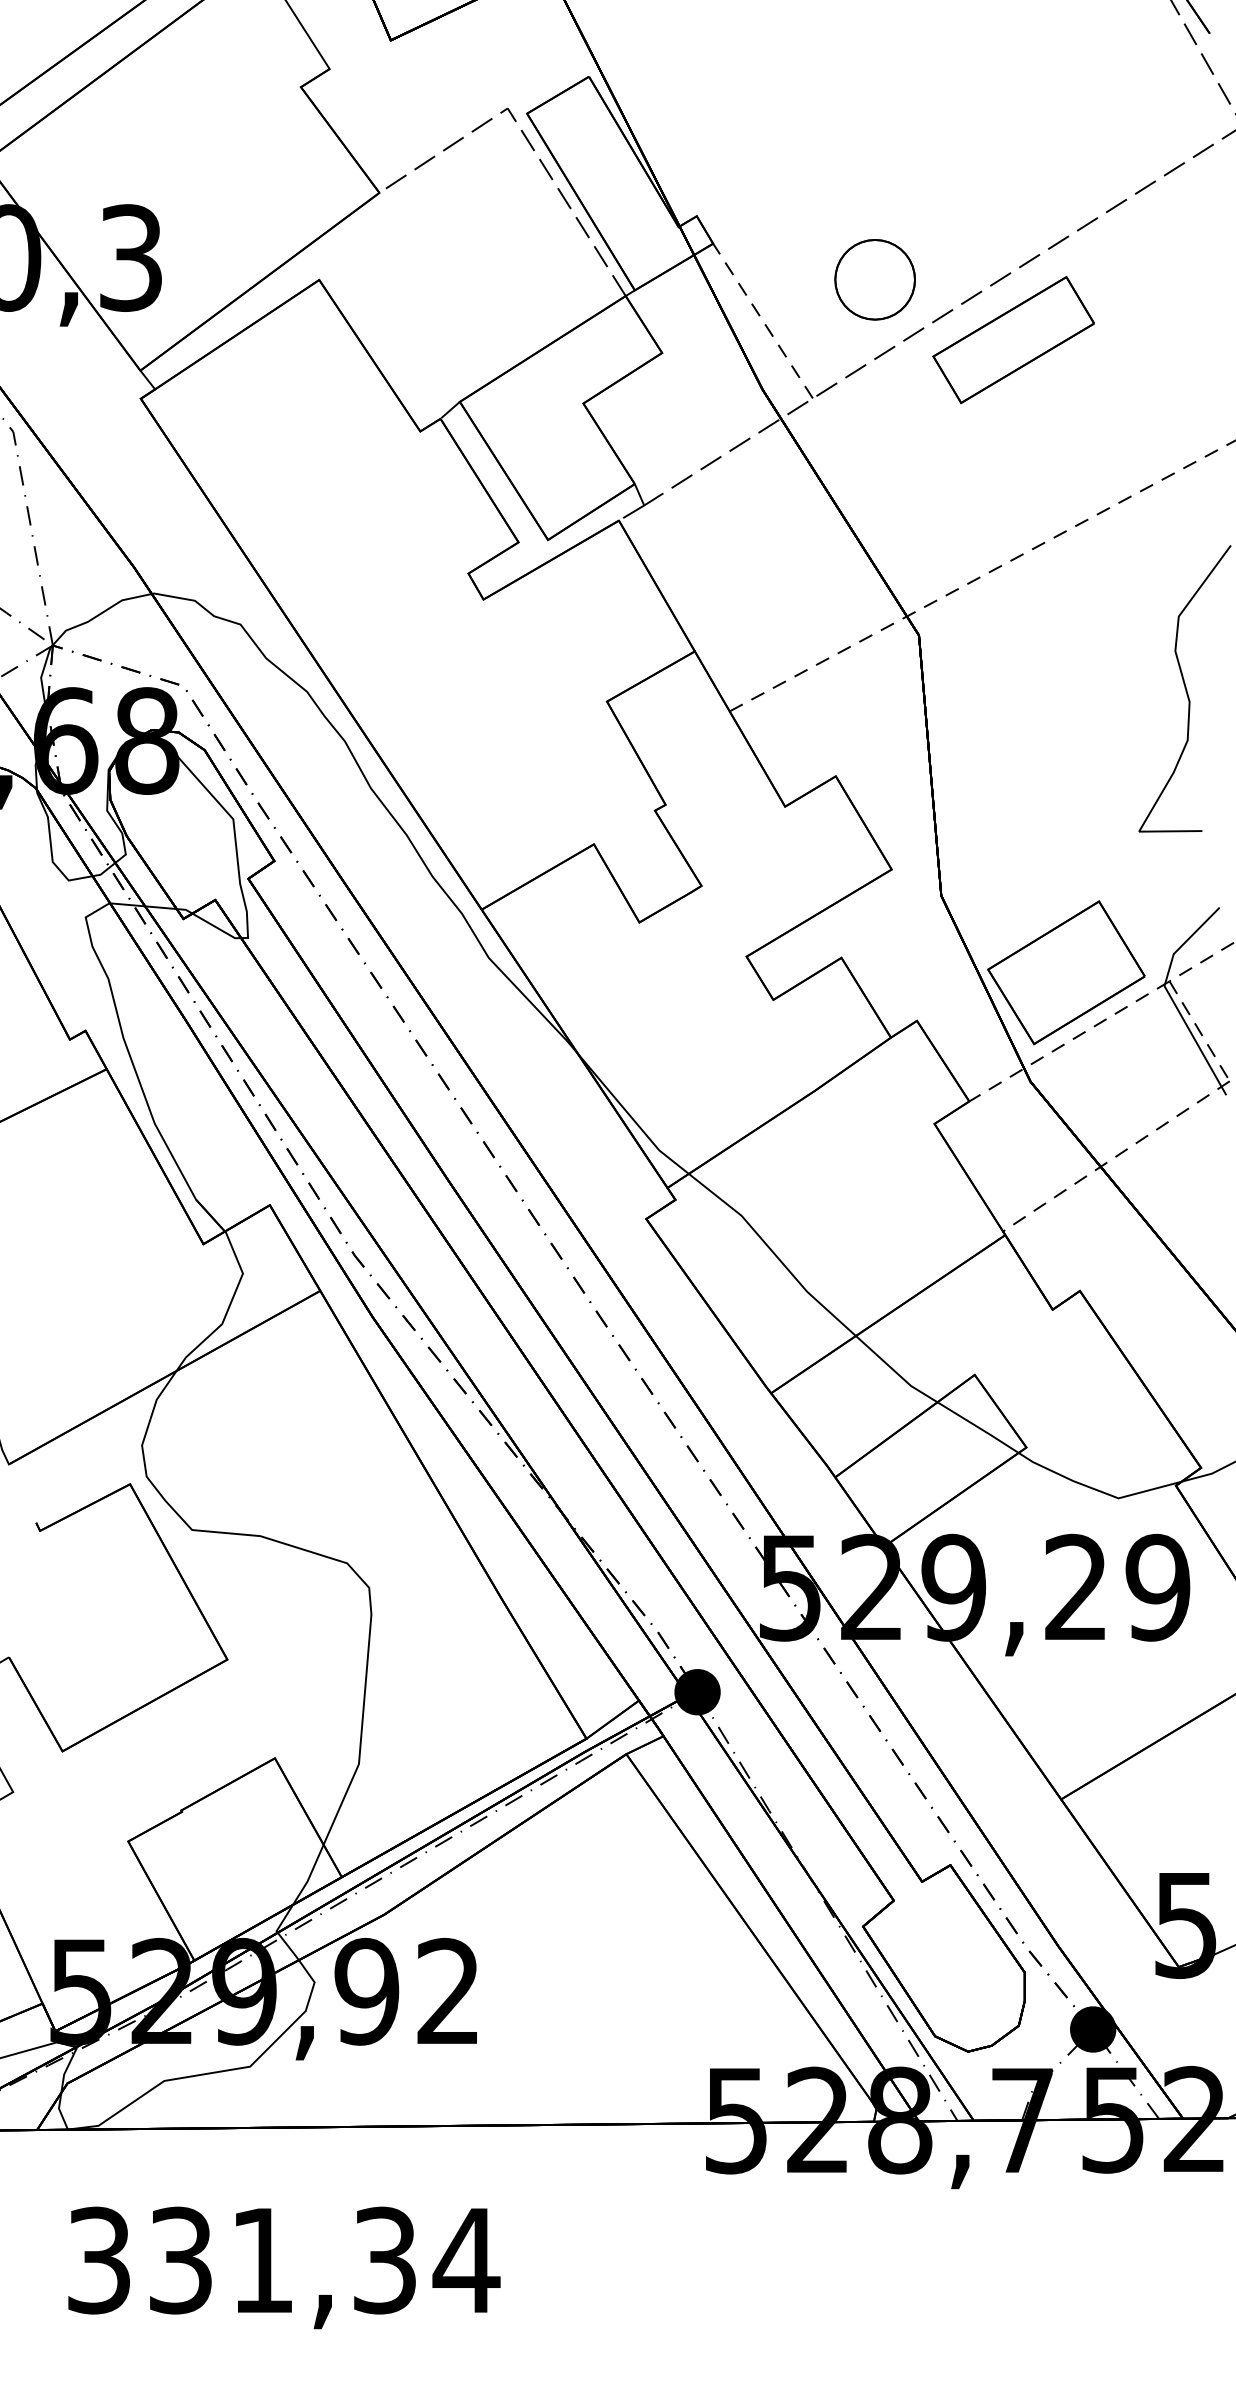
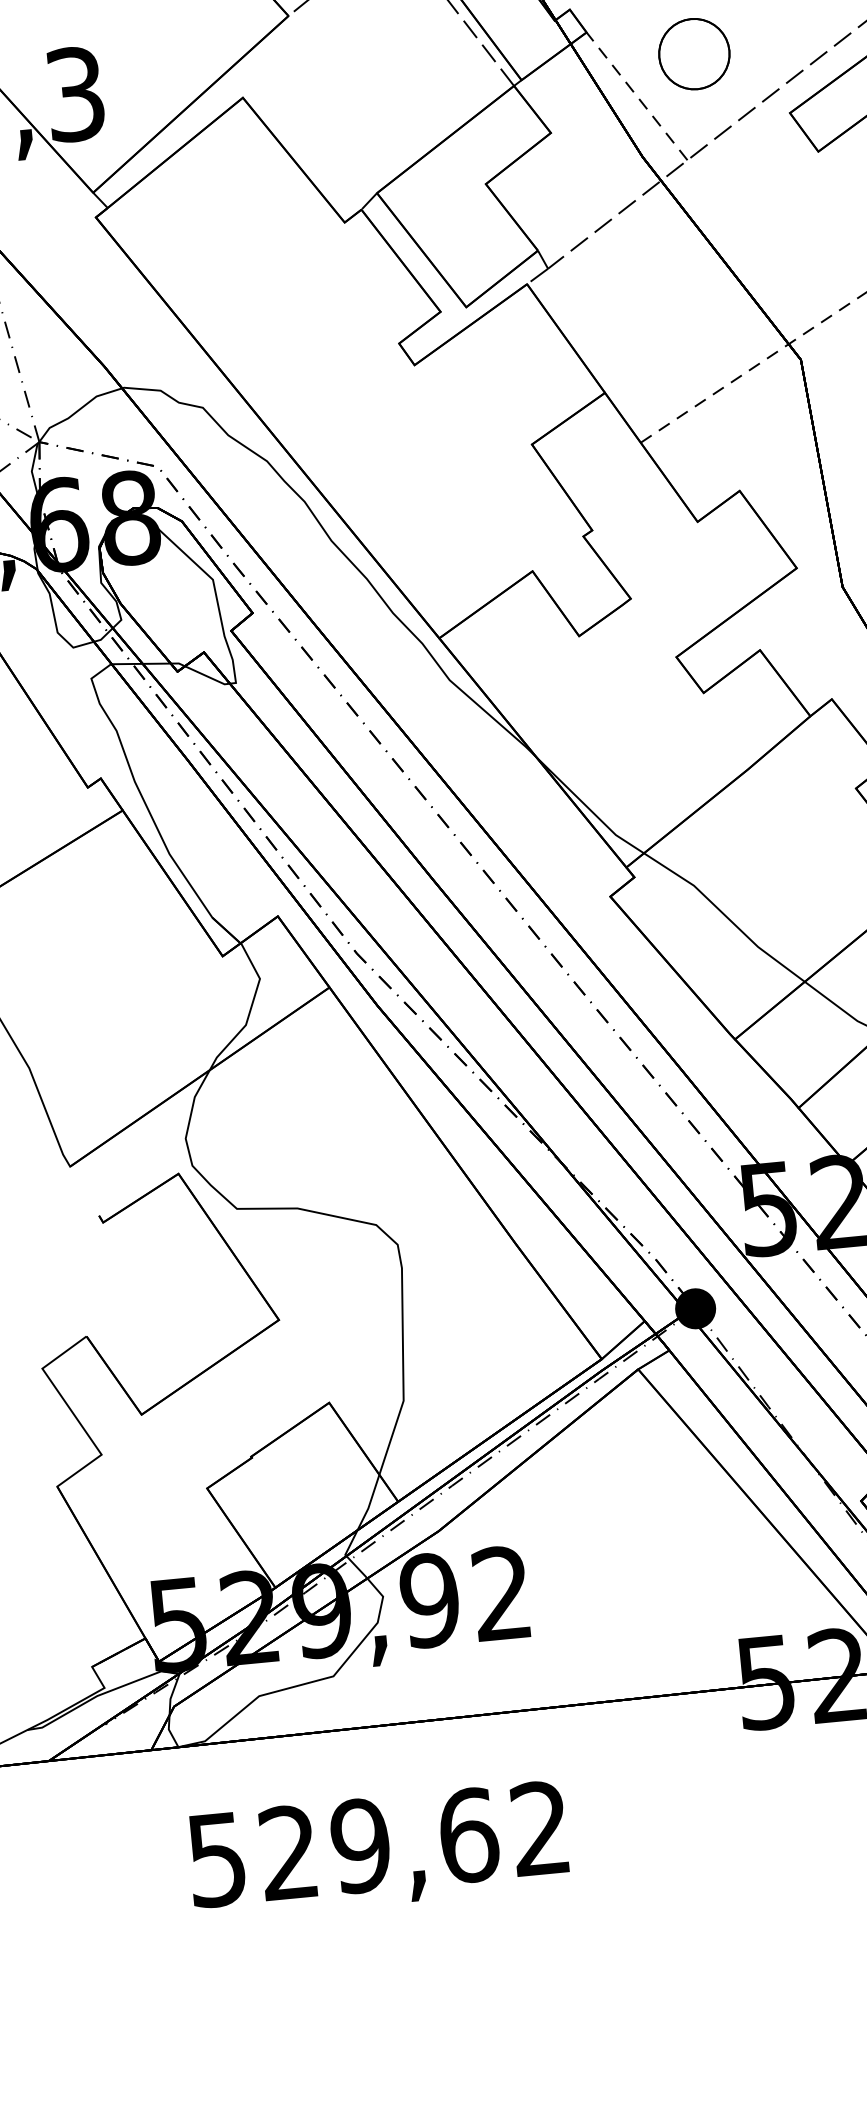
part: (874, 279) -> (693, 53), moved
text: (284, 2260) -> (380, 1844), 331,34 -> 529,62

